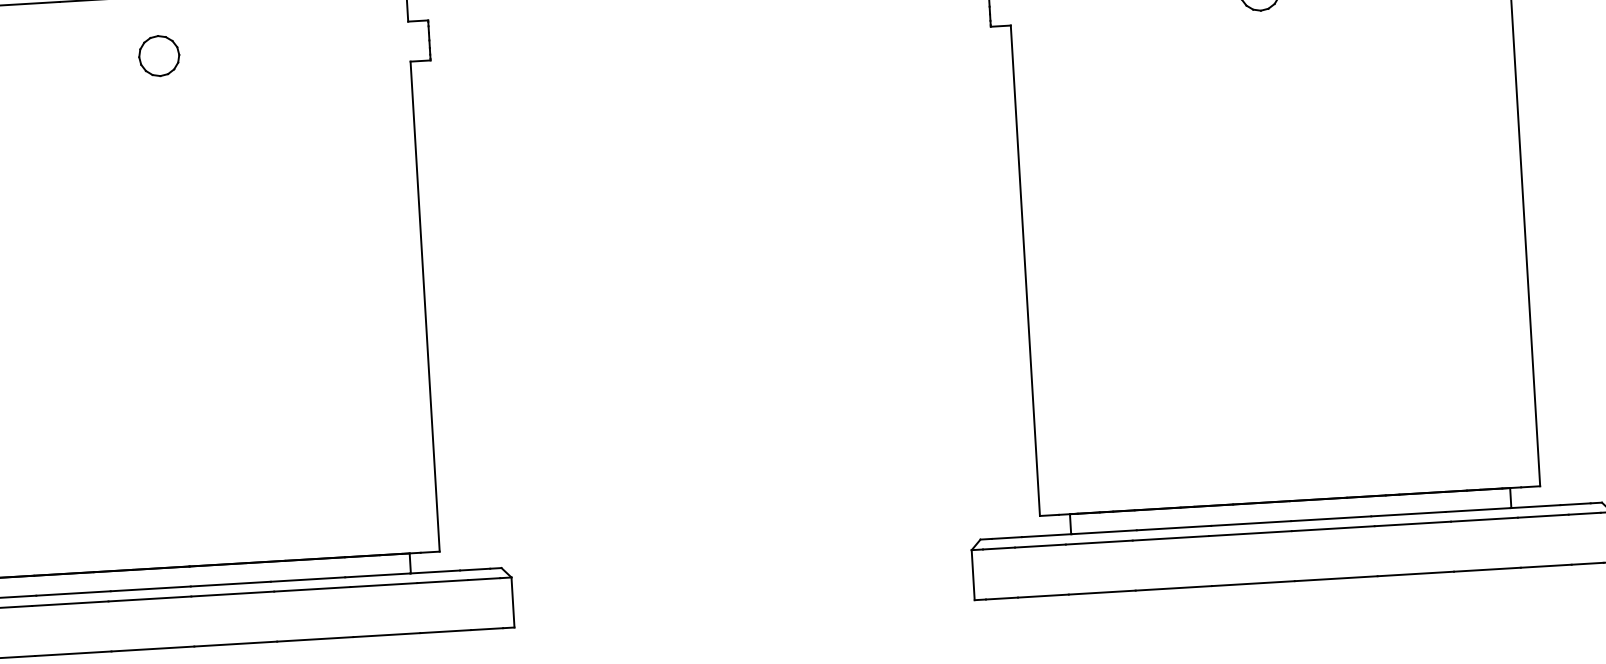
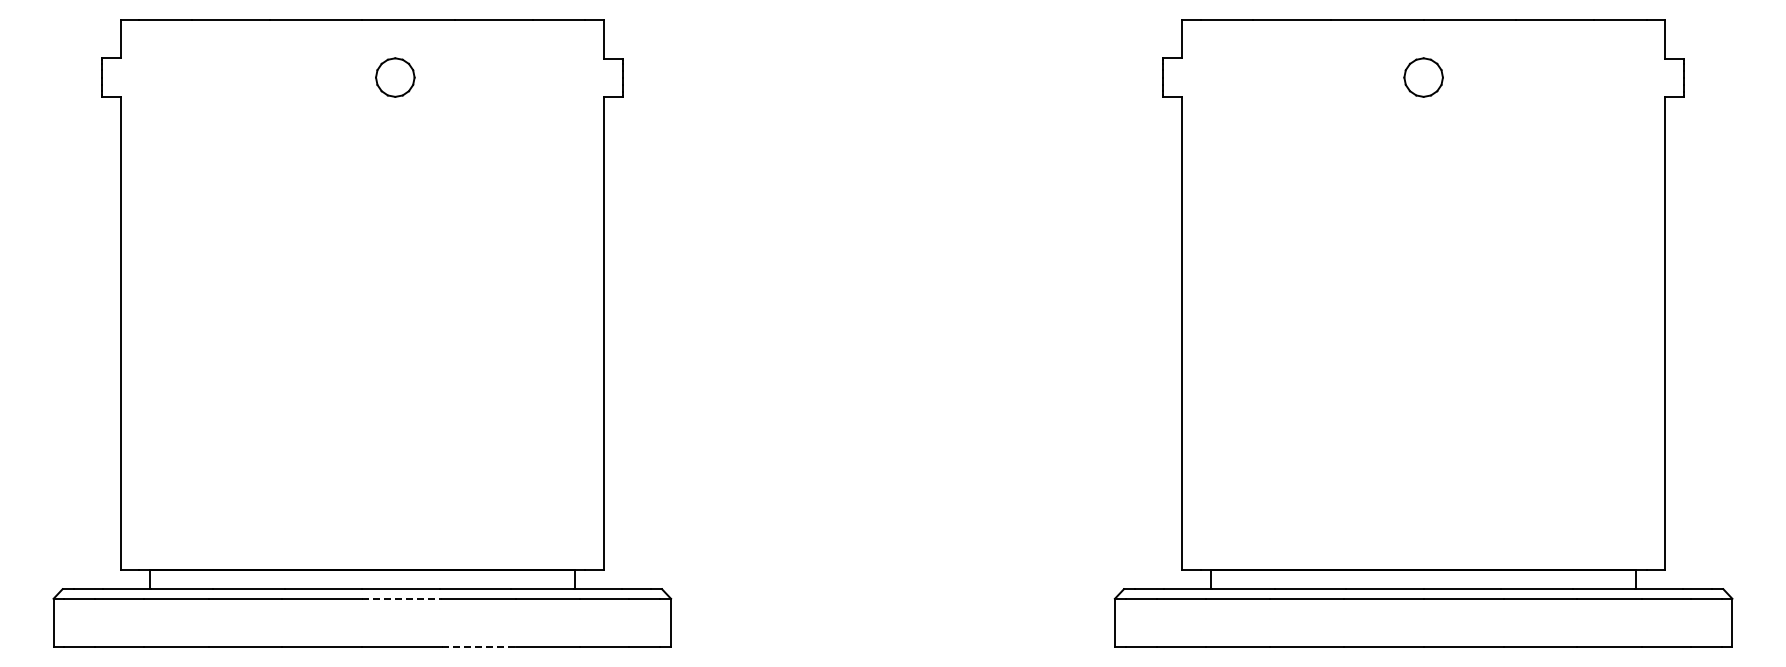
part: (159, 55) -> (395, 77), moved
line: (233, 593) -> (402, 598), solid -> dashed
line: (315, 639) -> (479, 647), solid -> dashed

